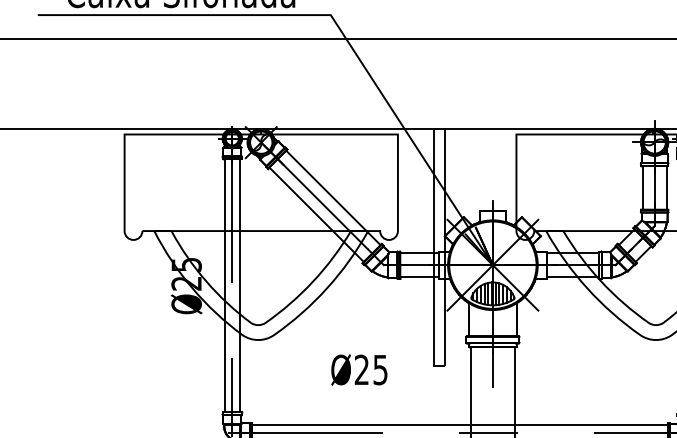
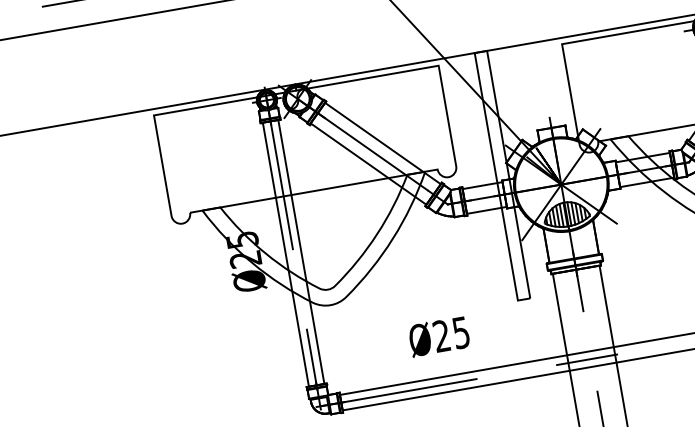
text: (359, 369) -> (439, 336), moved

